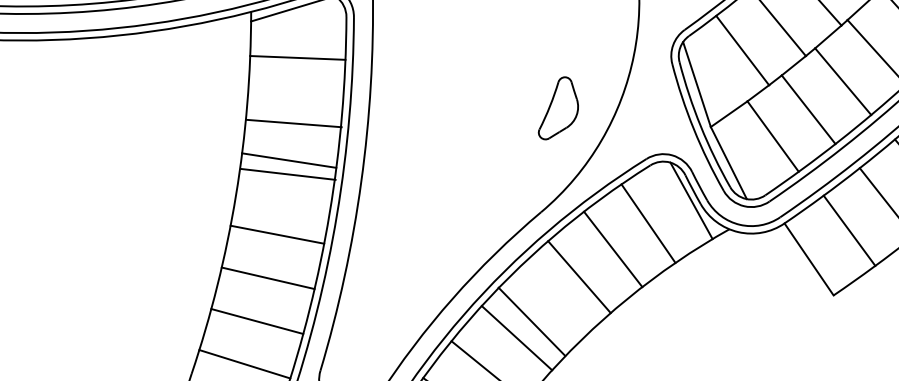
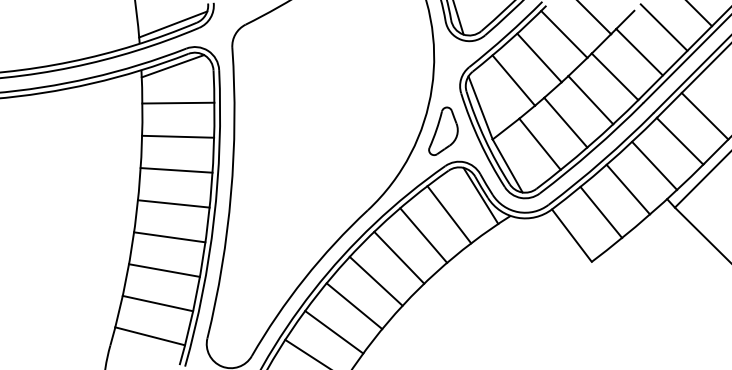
part: (559, 107) -> (443, 130), moved
line: (294, 123) -> (178, 136), moved
line: (288, 160) -> (173, 203), moved
line: (288, 174) -> (176, 170), moved
line: (531, 320) -> (375, 280), moved

